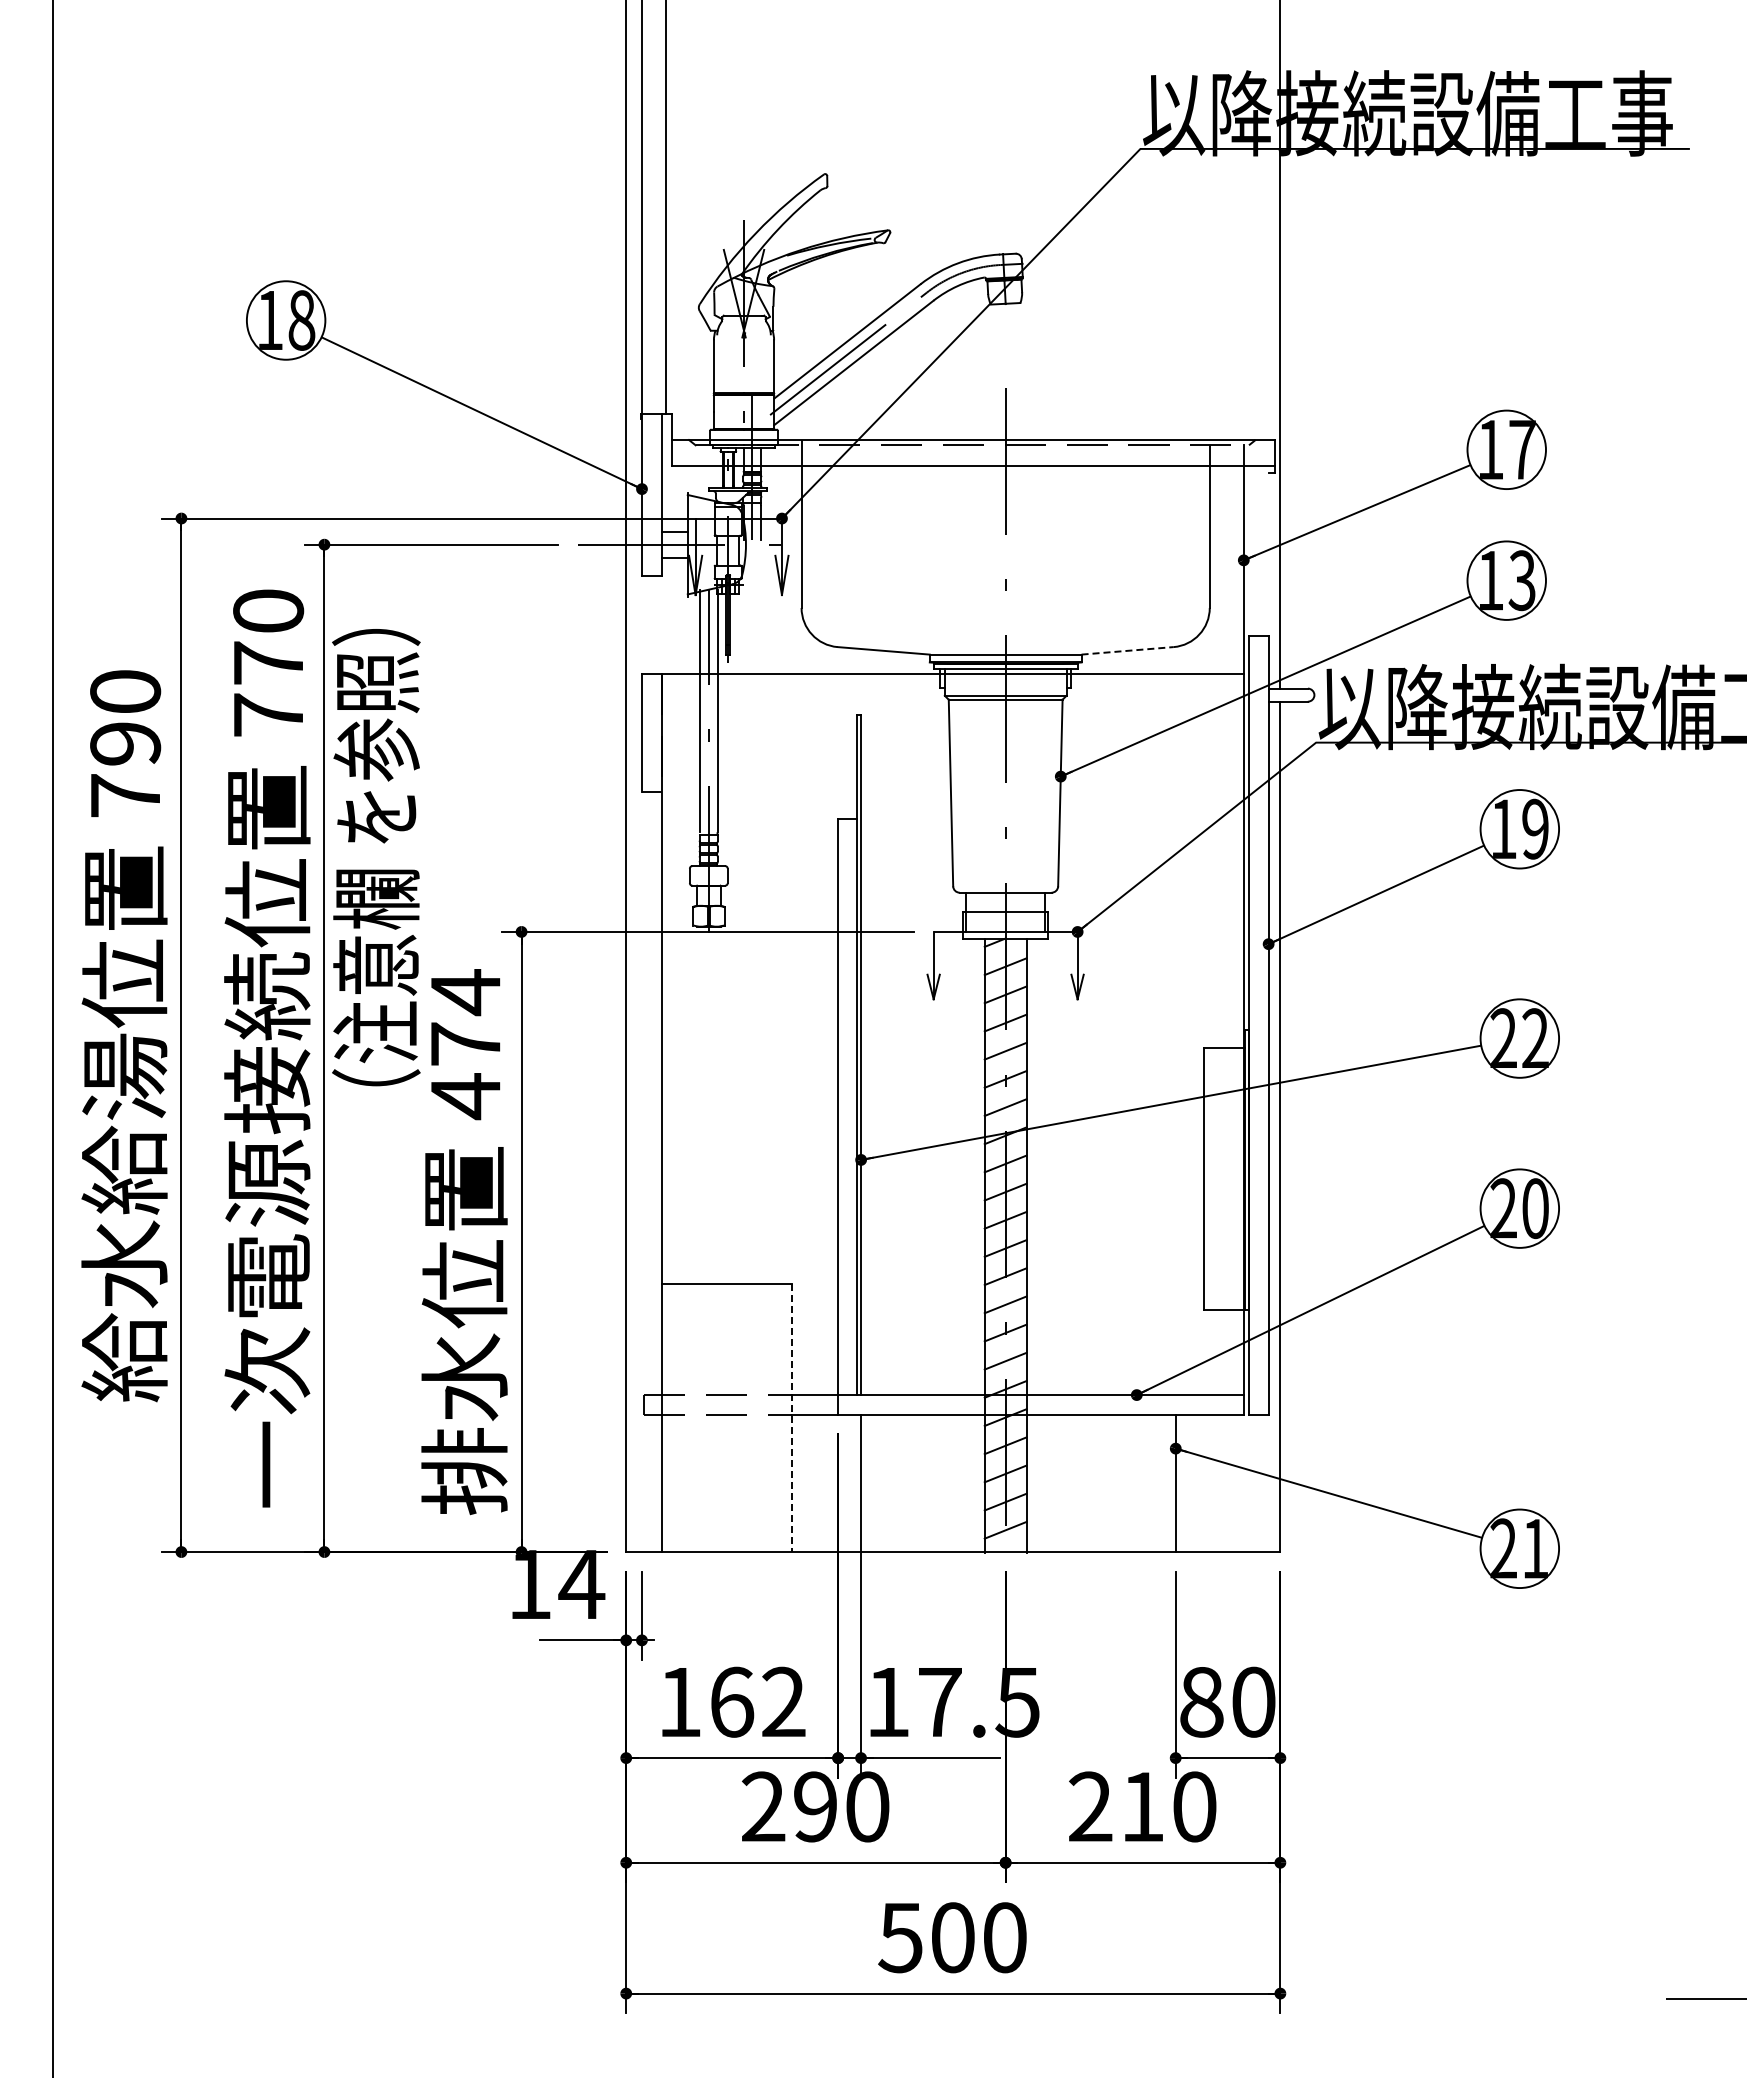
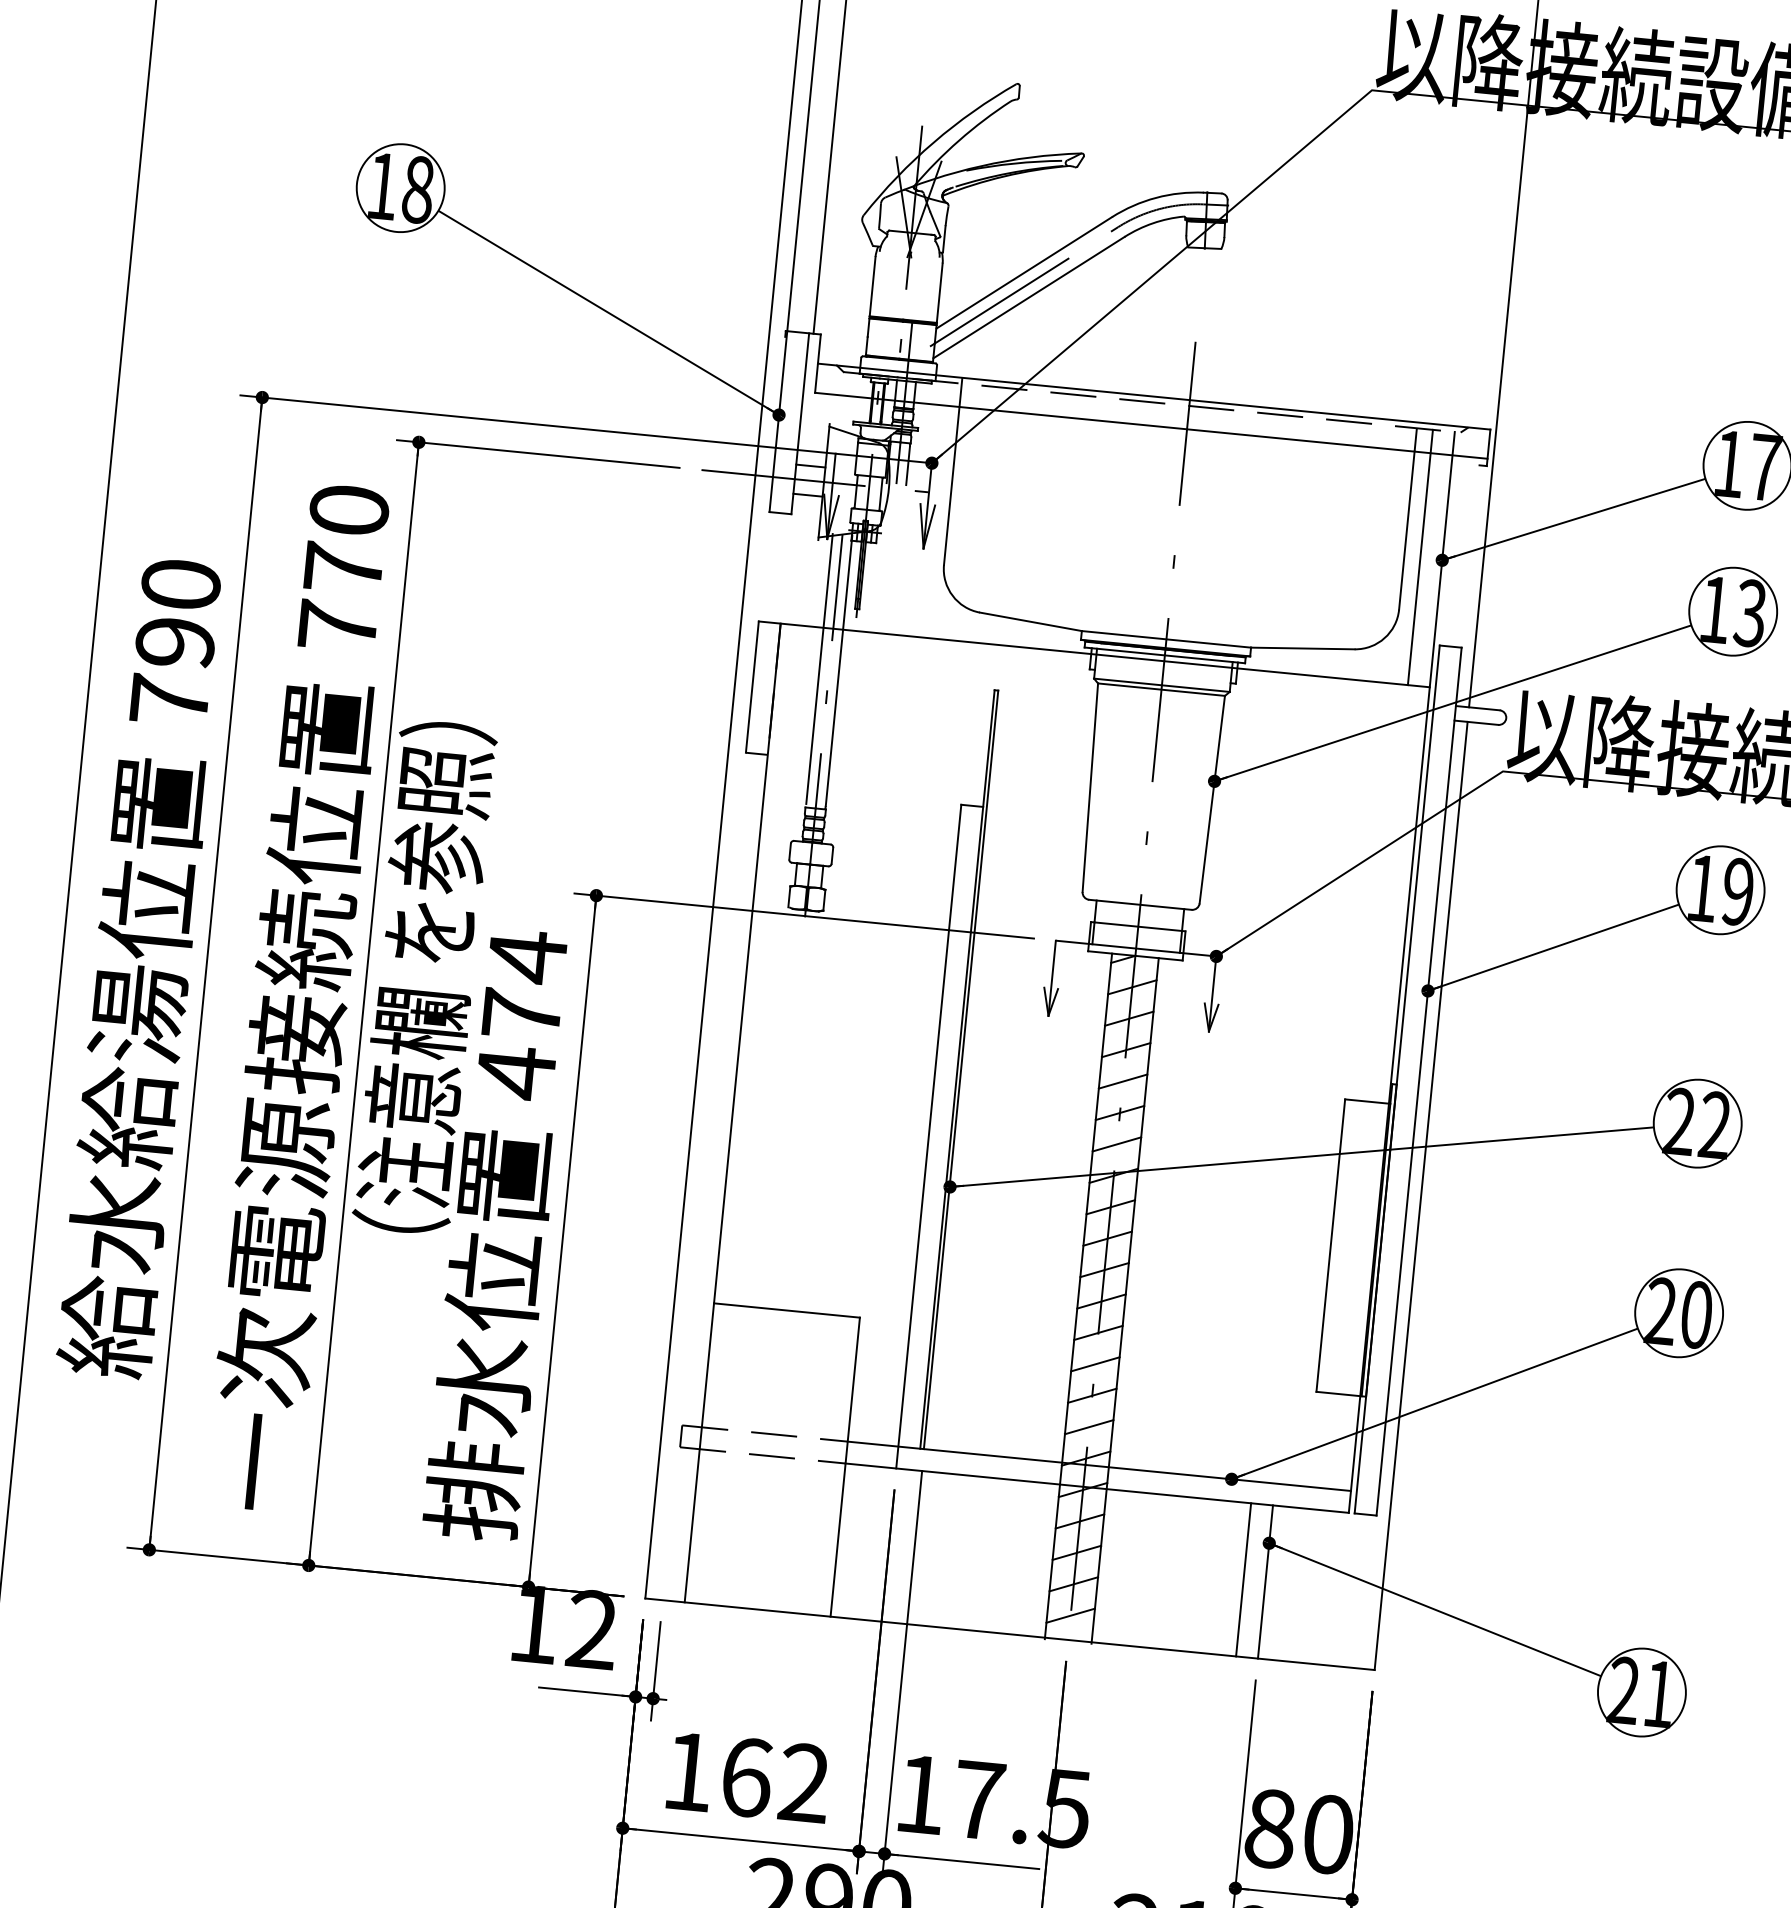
line: (1224, 559) -> (1420, 557), added
line: (1128, 650) -> (1303, 648), dashed -> solid
text: (376, 857) -> (425, 977), moved
line: (792, 1418) -> (845, 1467), dashed -> solid
line: (1156, 1483) -> (1243, 1580), added
text: (581, 1583) -> (591, 1628), 14 -> 12

